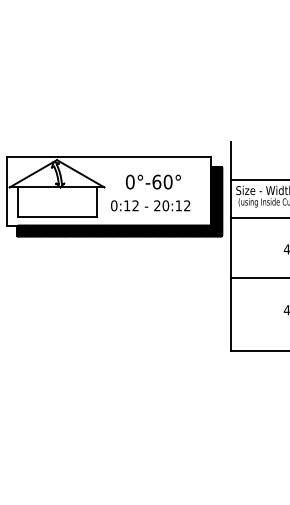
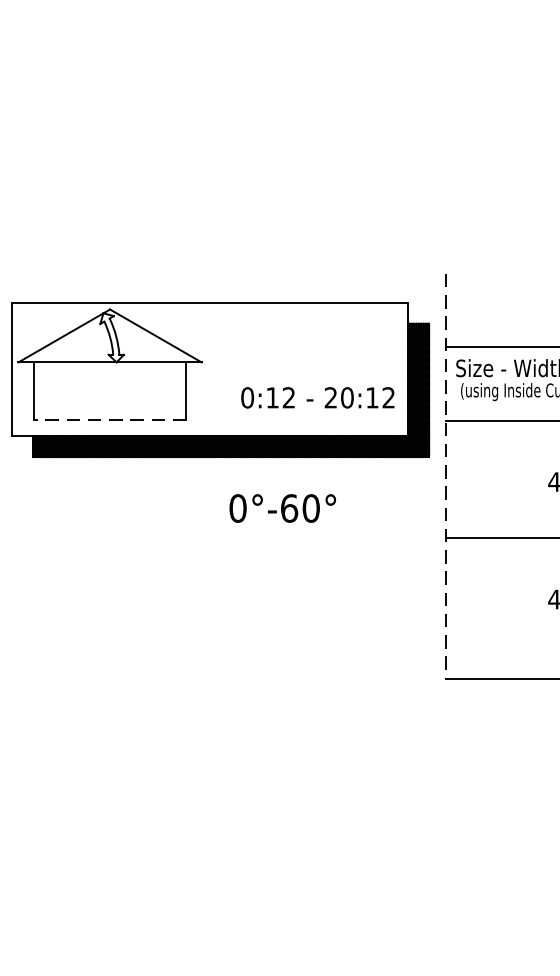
text: (153, 181) -> (282, 507), moved
text: (150, 205) -> (317, 397), moved
line: (57, 217) -> (110, 420), solid -> dashed
line: (231, 246) -> (447, 476), solid -> dashed

